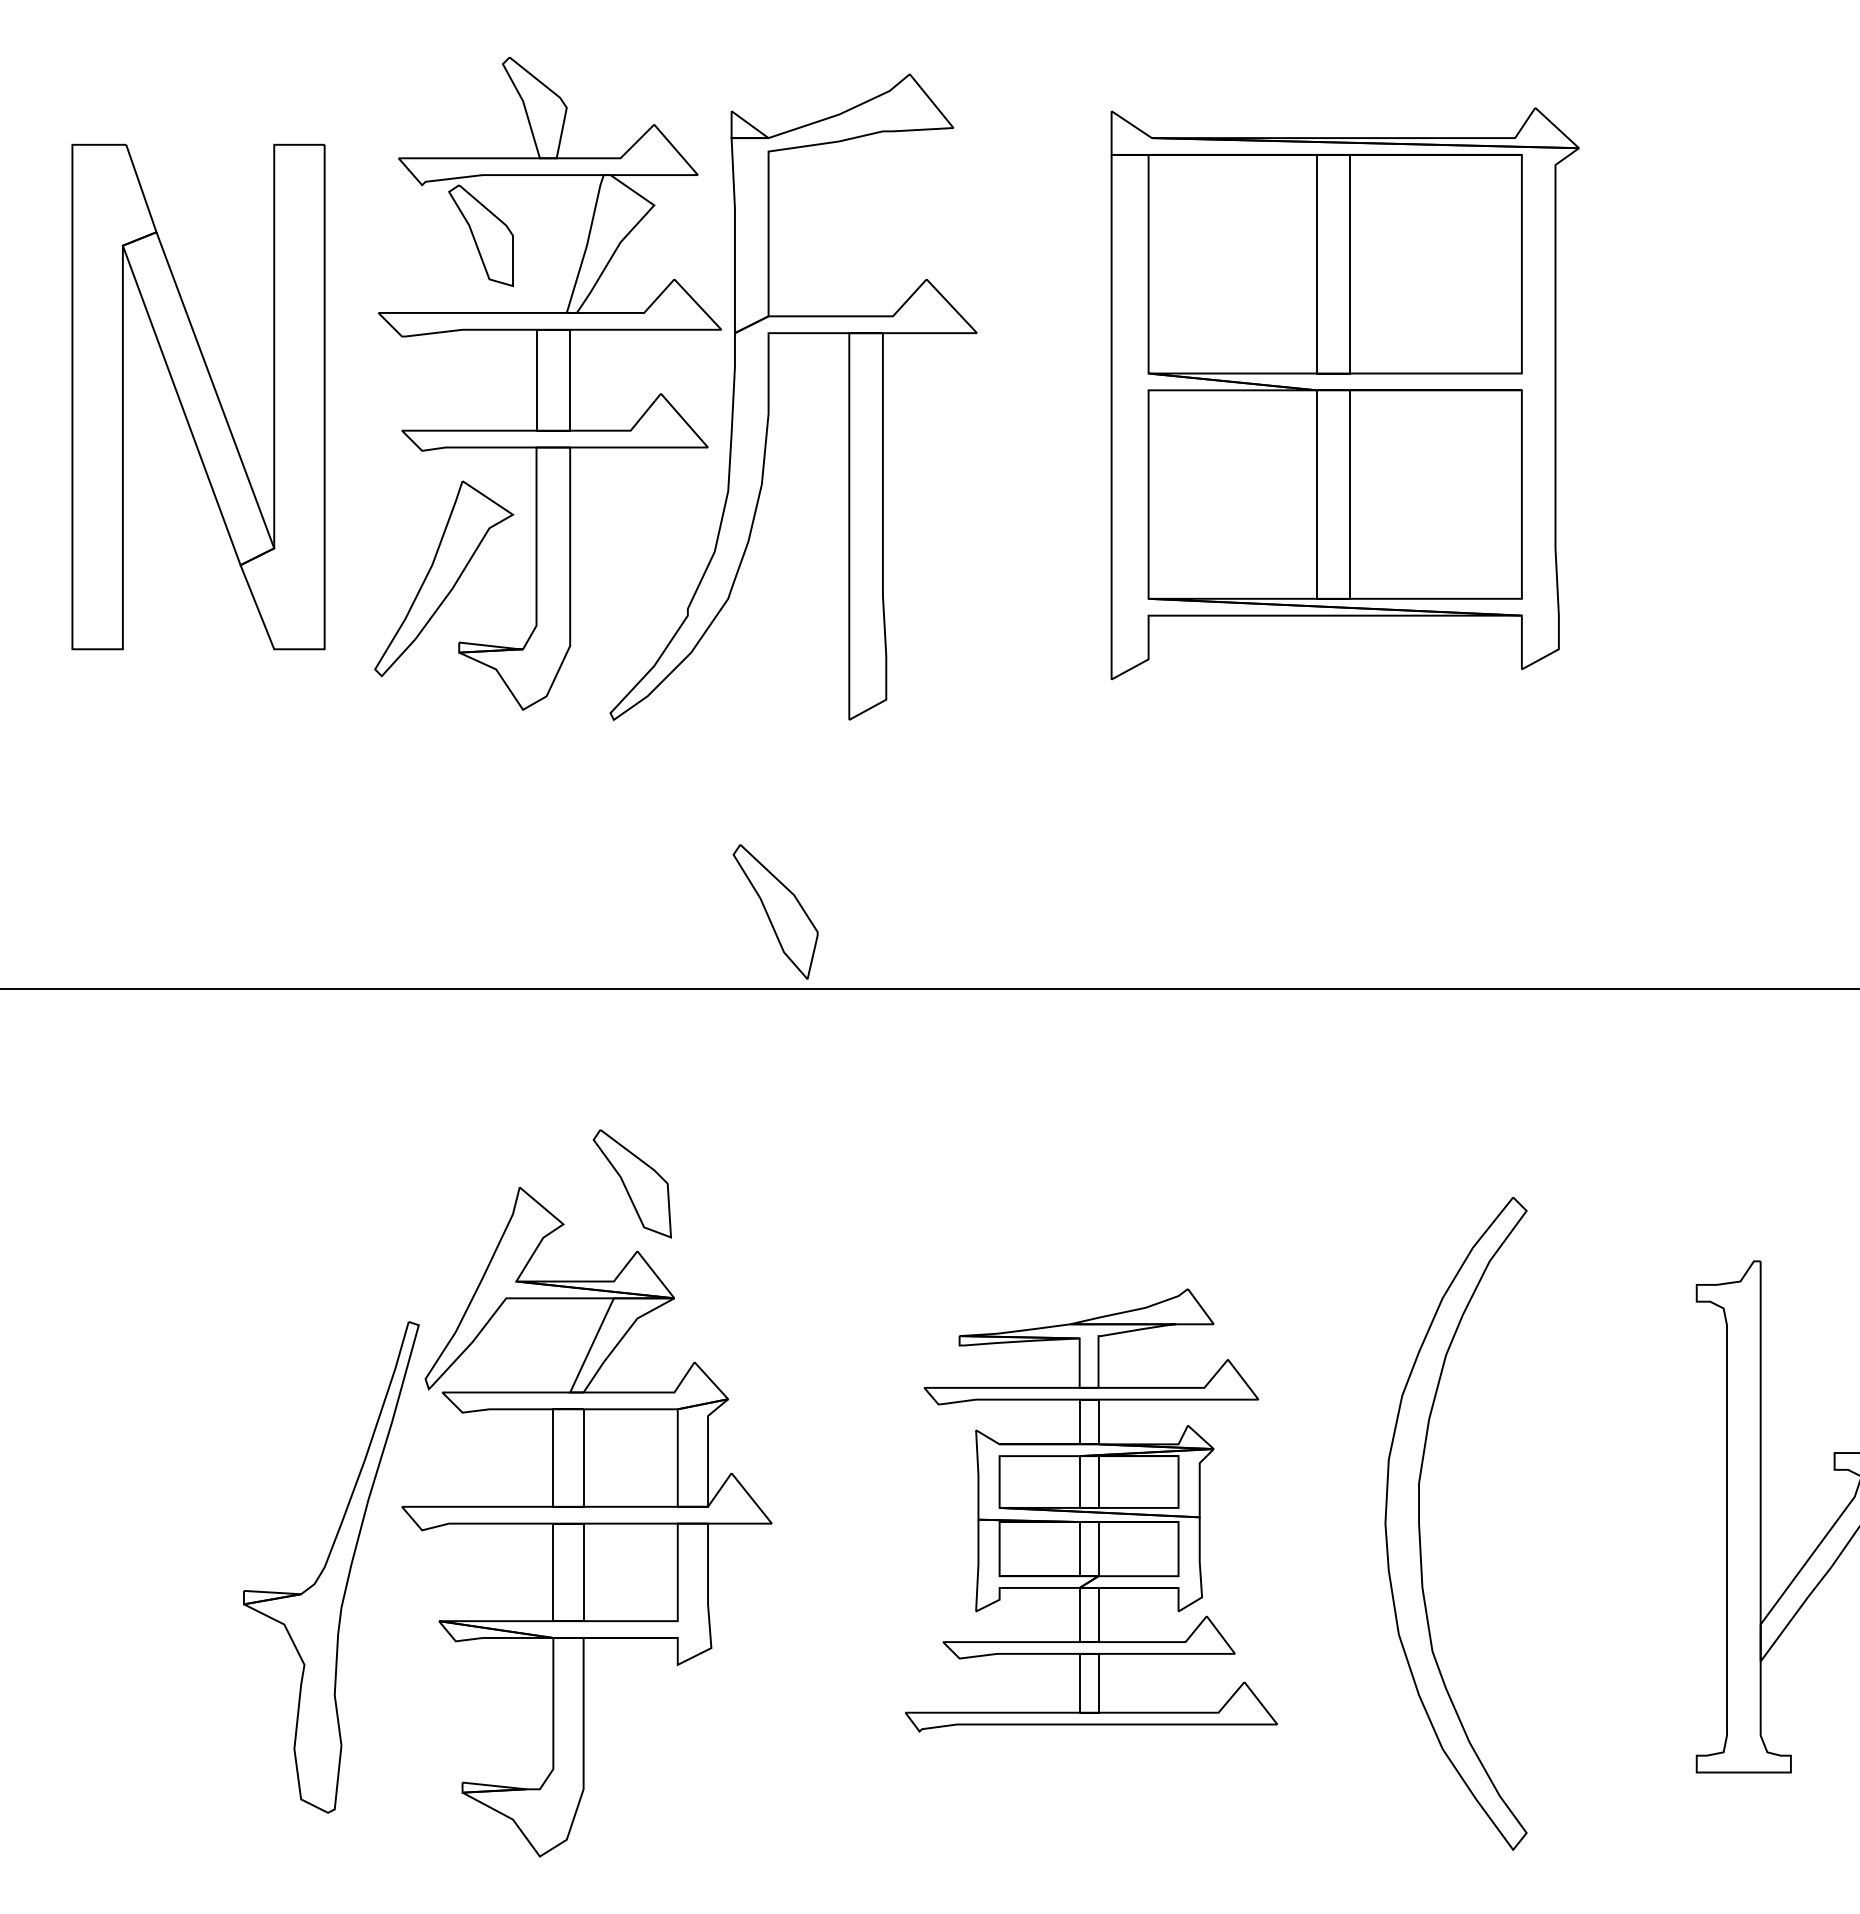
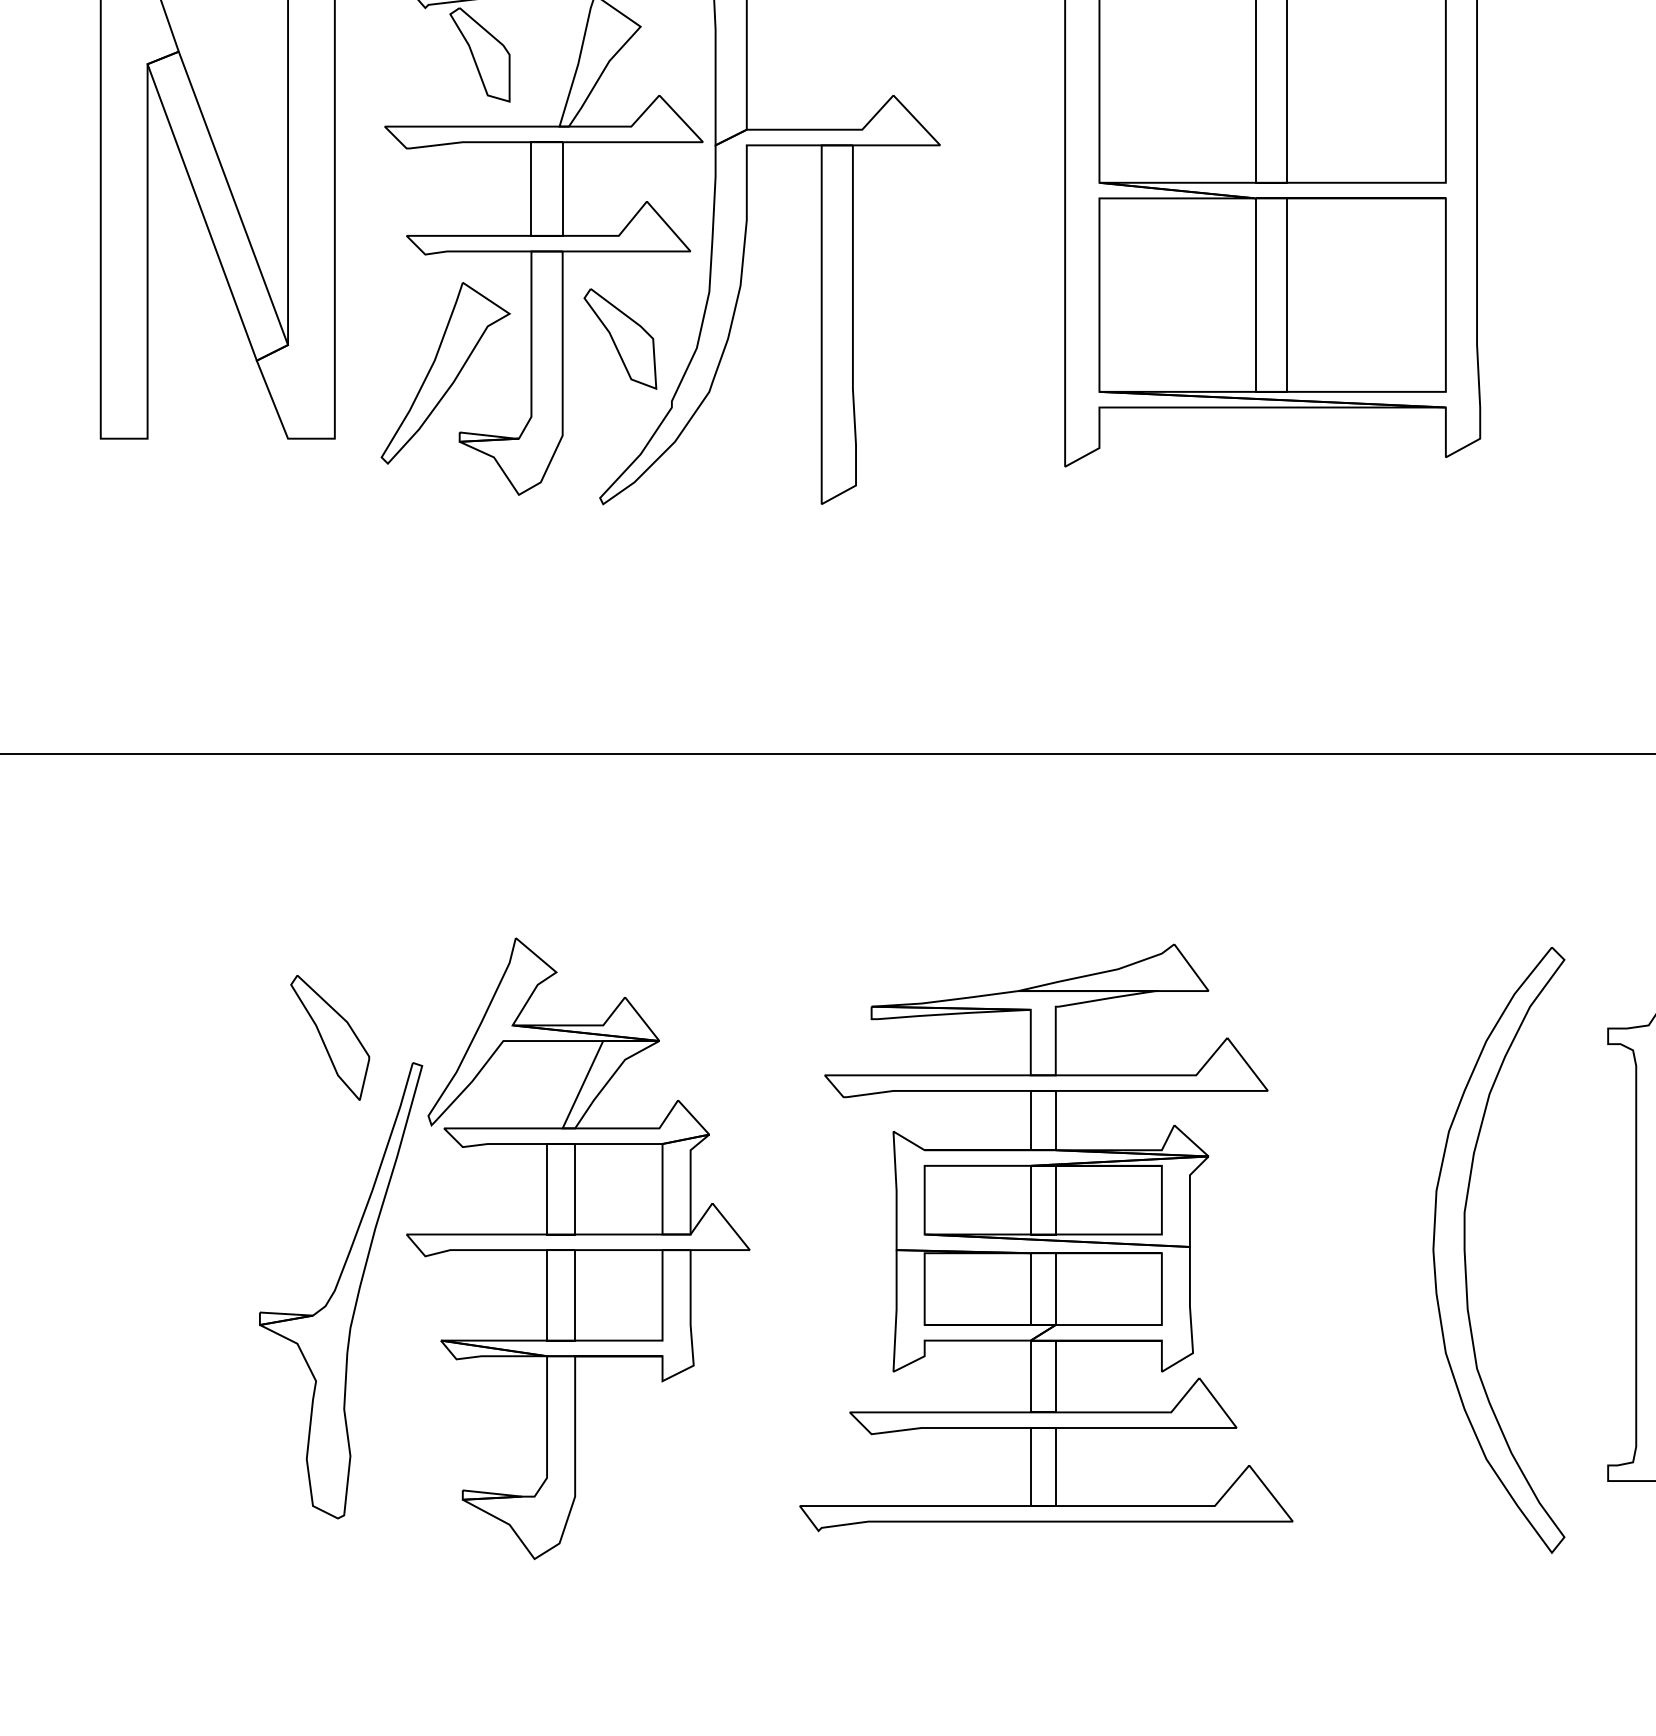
part: (775, 911) -> (330, 1037), moved
part: (631, 1183) -> (619, 338), moved
part: (1091, 1510) -> (1046, 1237), size x1.43
part: (1420, 1526) -> (1465, 1252), moved

